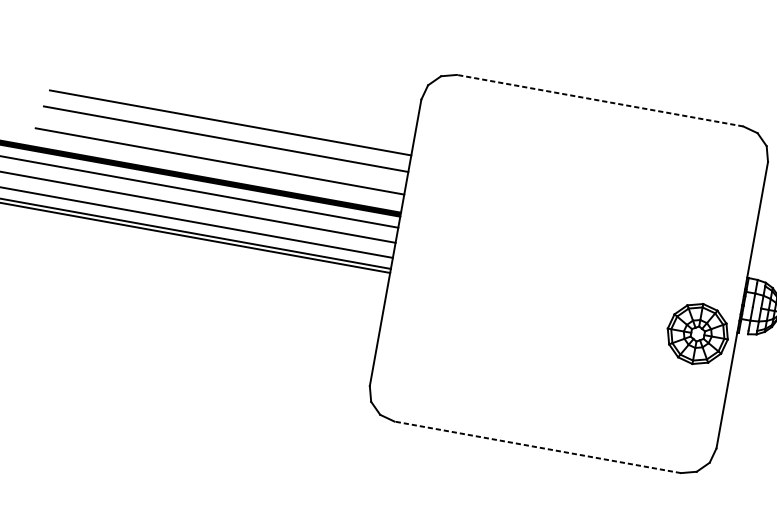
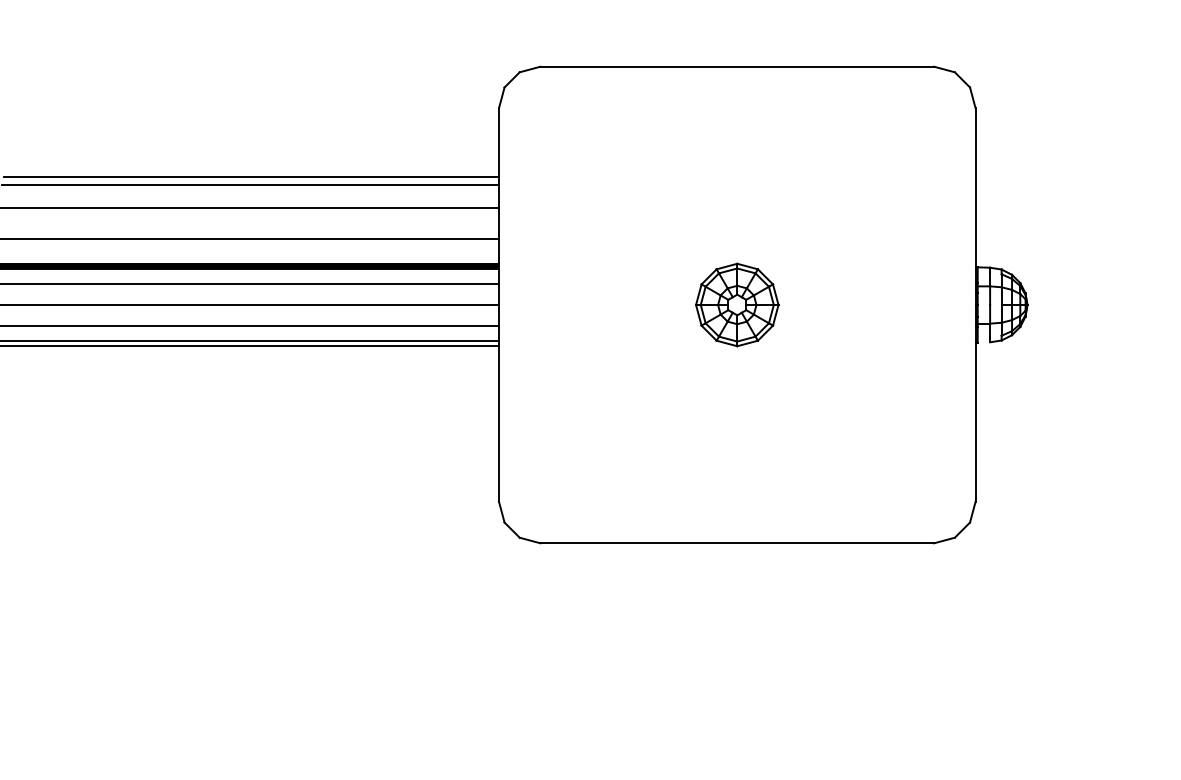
line: (600, 100) -> (737, 66), dashed -> solid
line: (232, 116) -> (251, 176), added
part: (698, 333) -> (737, 304), moved
line: (537, 447) -> (737, 543), dashed -> solid

